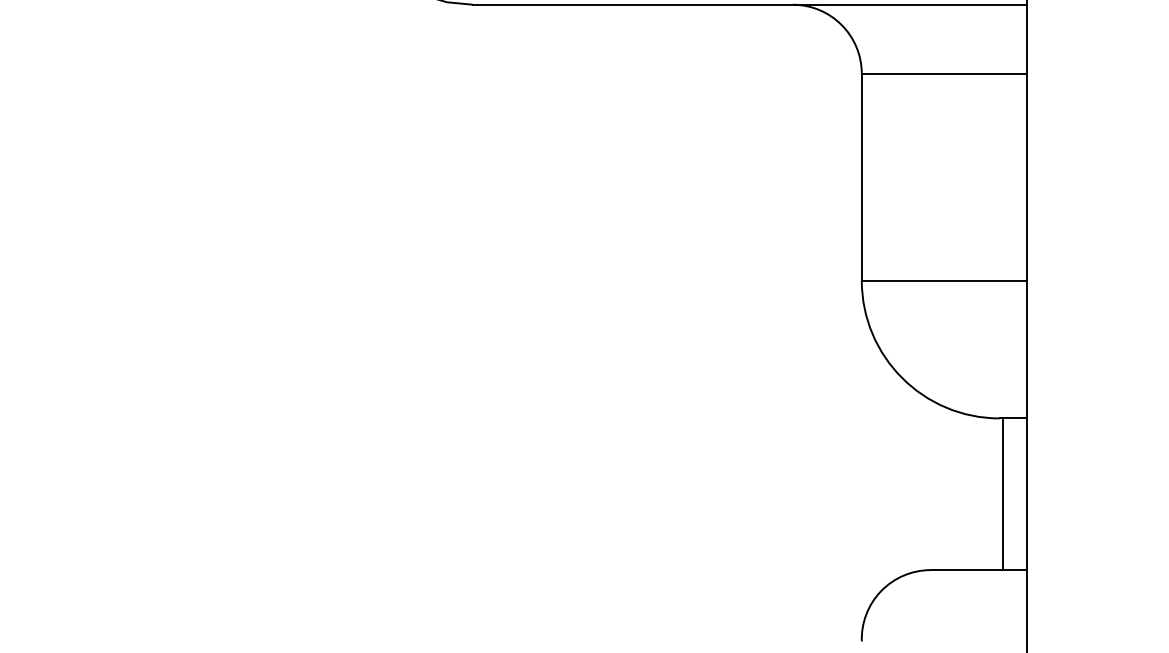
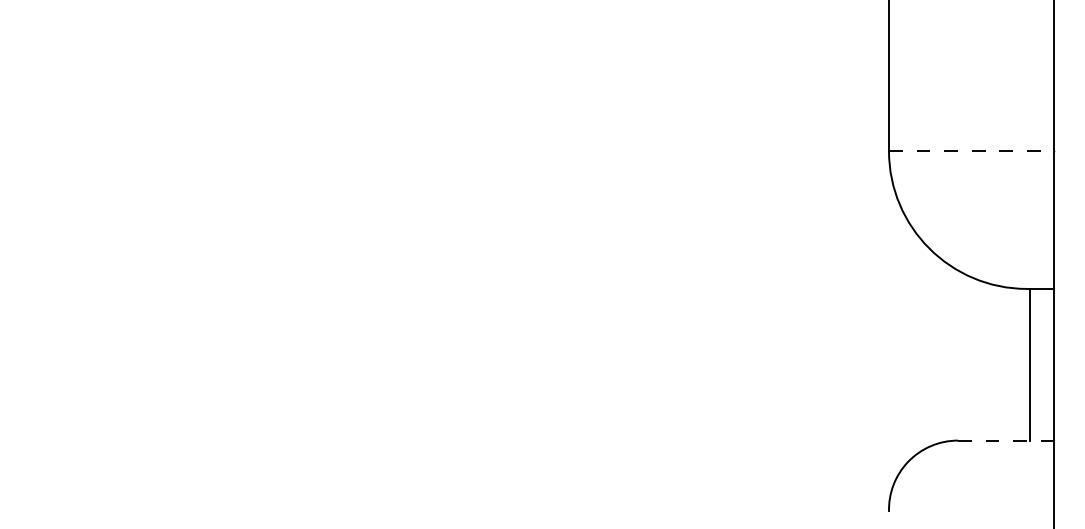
line: (944, 280) -> (971, 150), solid -> dashed
line: (978, 570) -> (1005, 440), solid -> dashed

